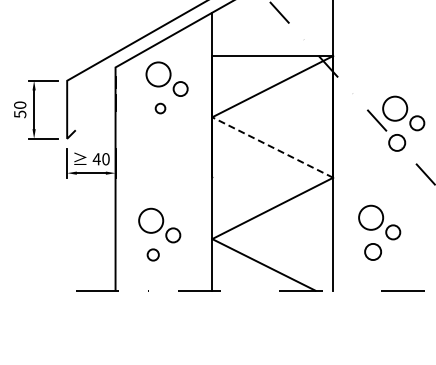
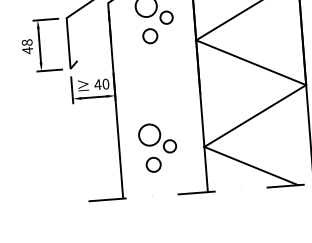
circle: (160, 108) -> (150, 36), size x1.67
text: (20, 109) -> (27, 46), 50 -> 48
line: (272, 147) -> (250, 62), dashed -> solid
circle: (153, 254) -> (153, 164), size x1.43

